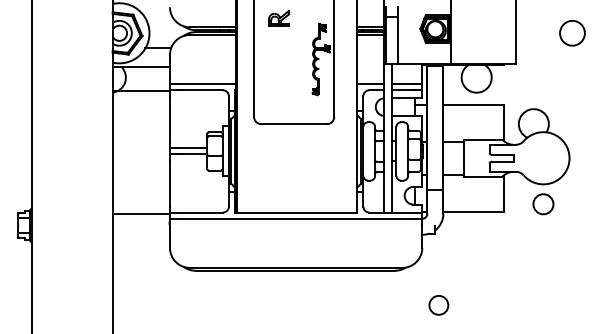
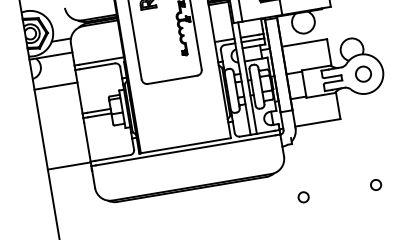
line: (140, 90) -> (55, 85), moved
circle: (543, 204) -> (363, 74), moved
circle: (438, 304) -> (303, 196), size x0.71
circle: (535, 304) -> (375, 184), added

